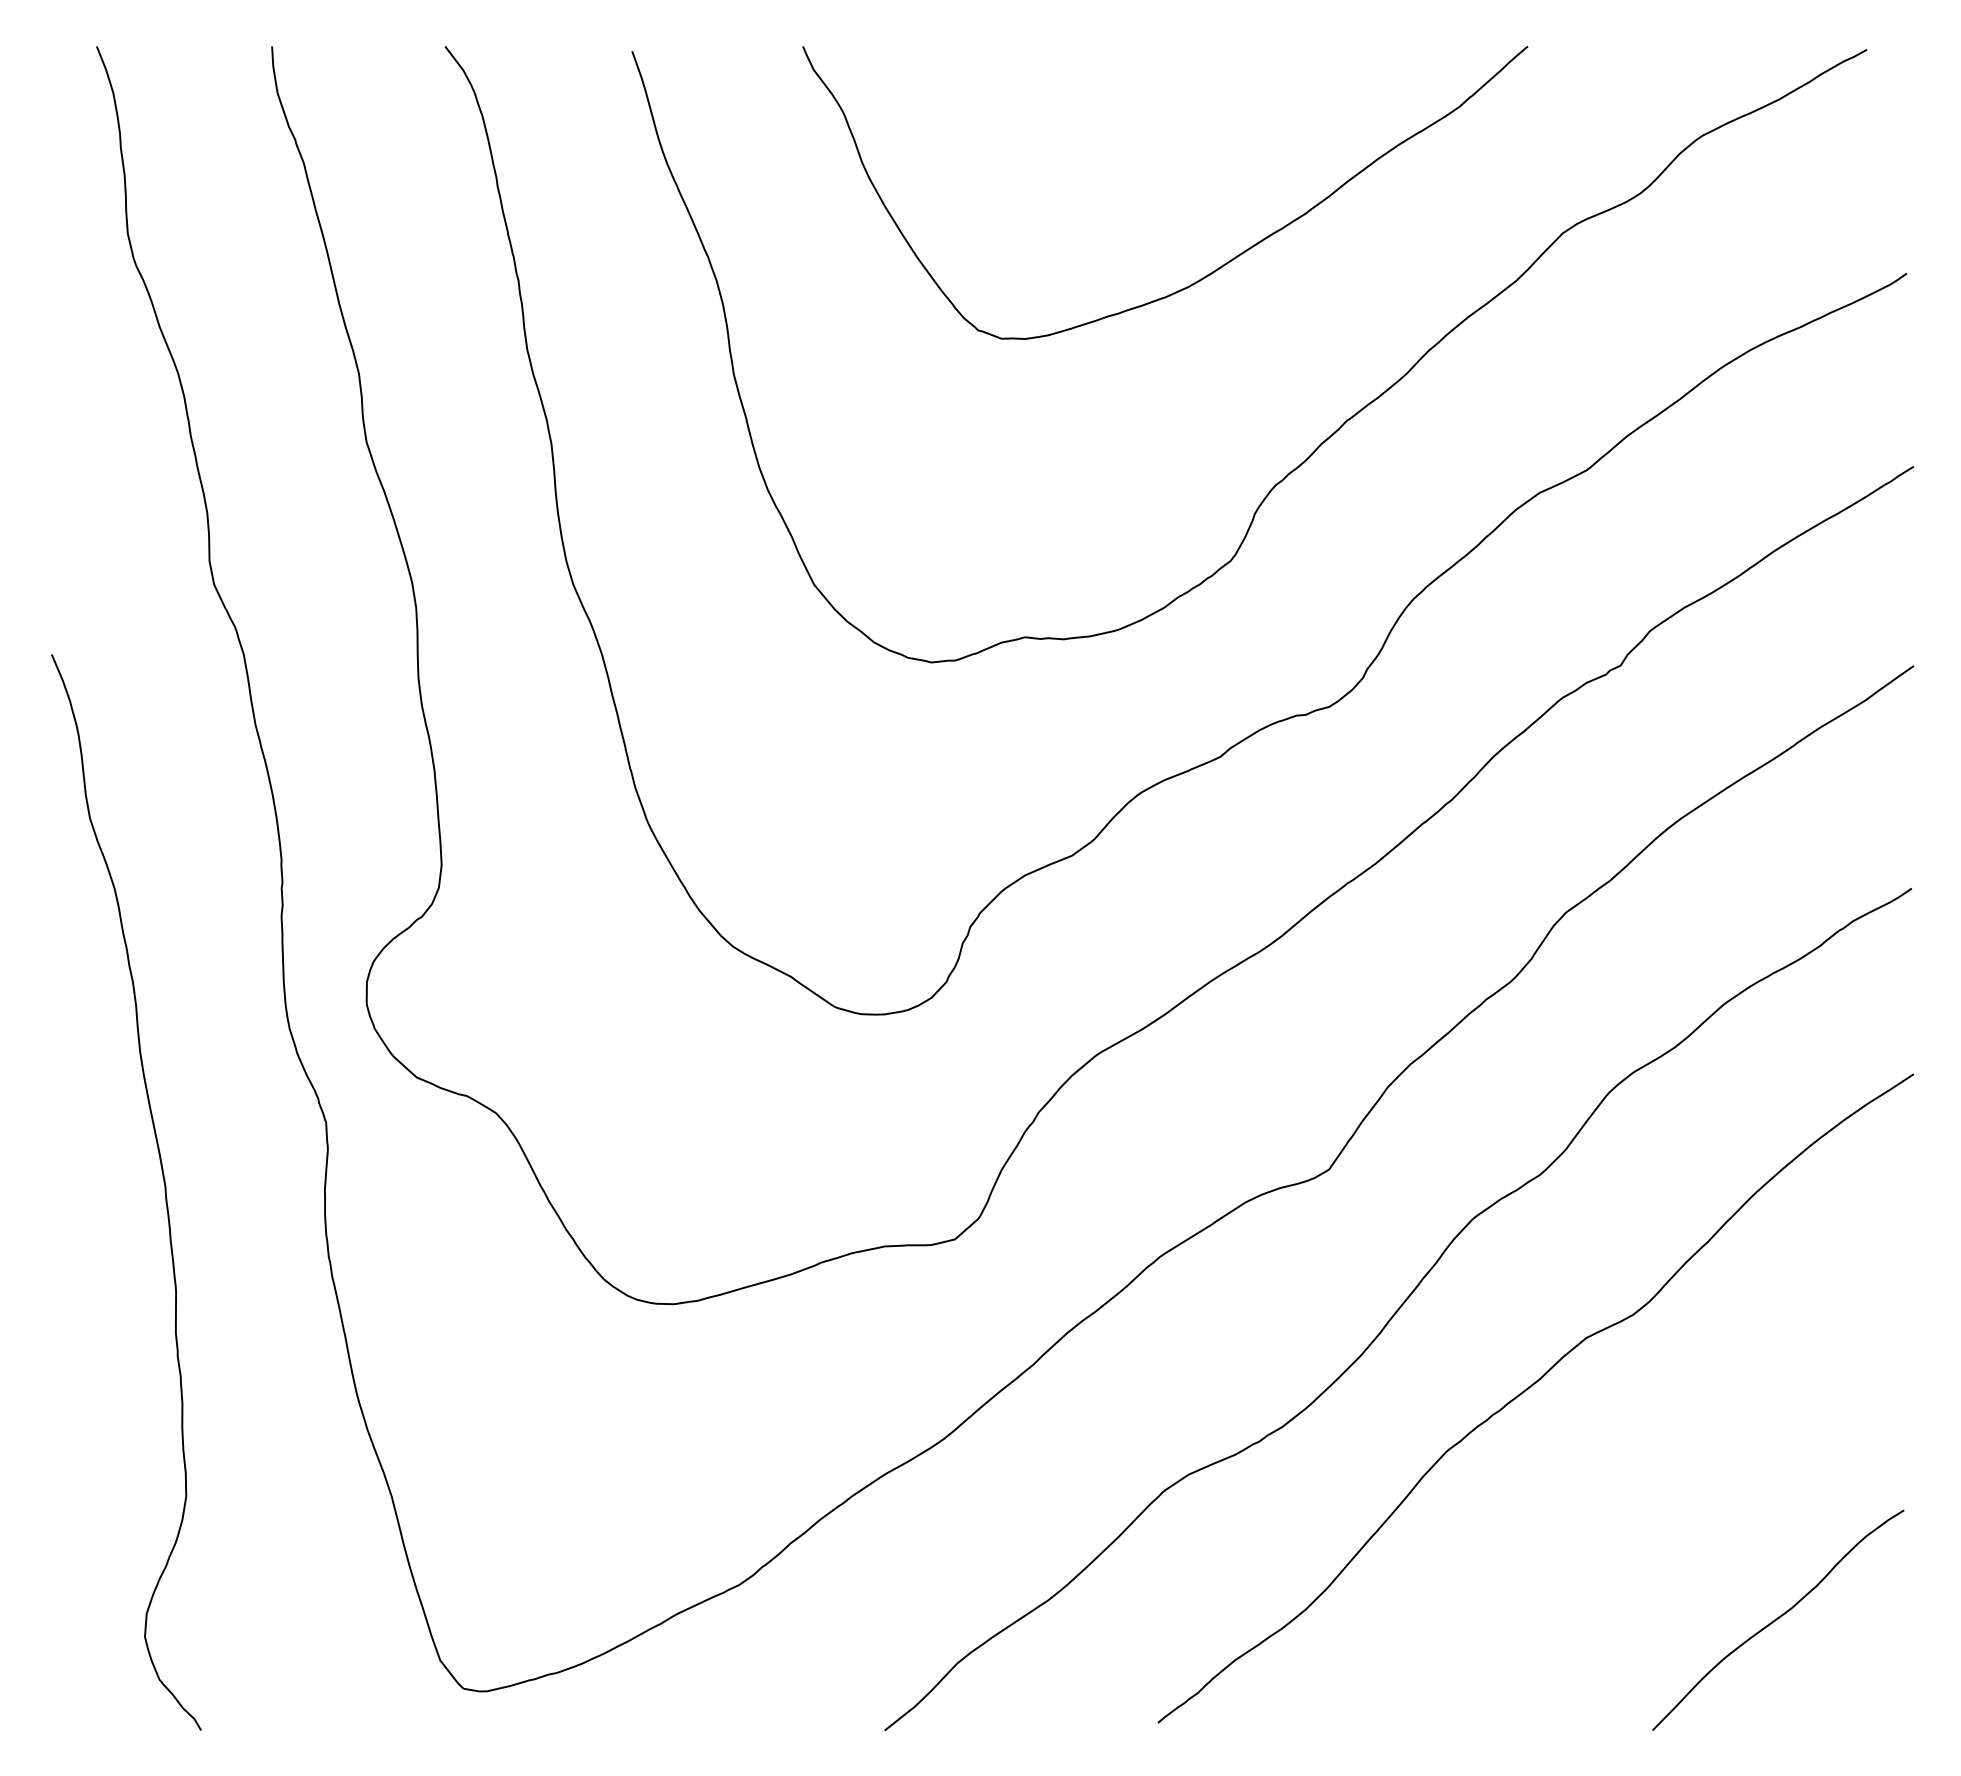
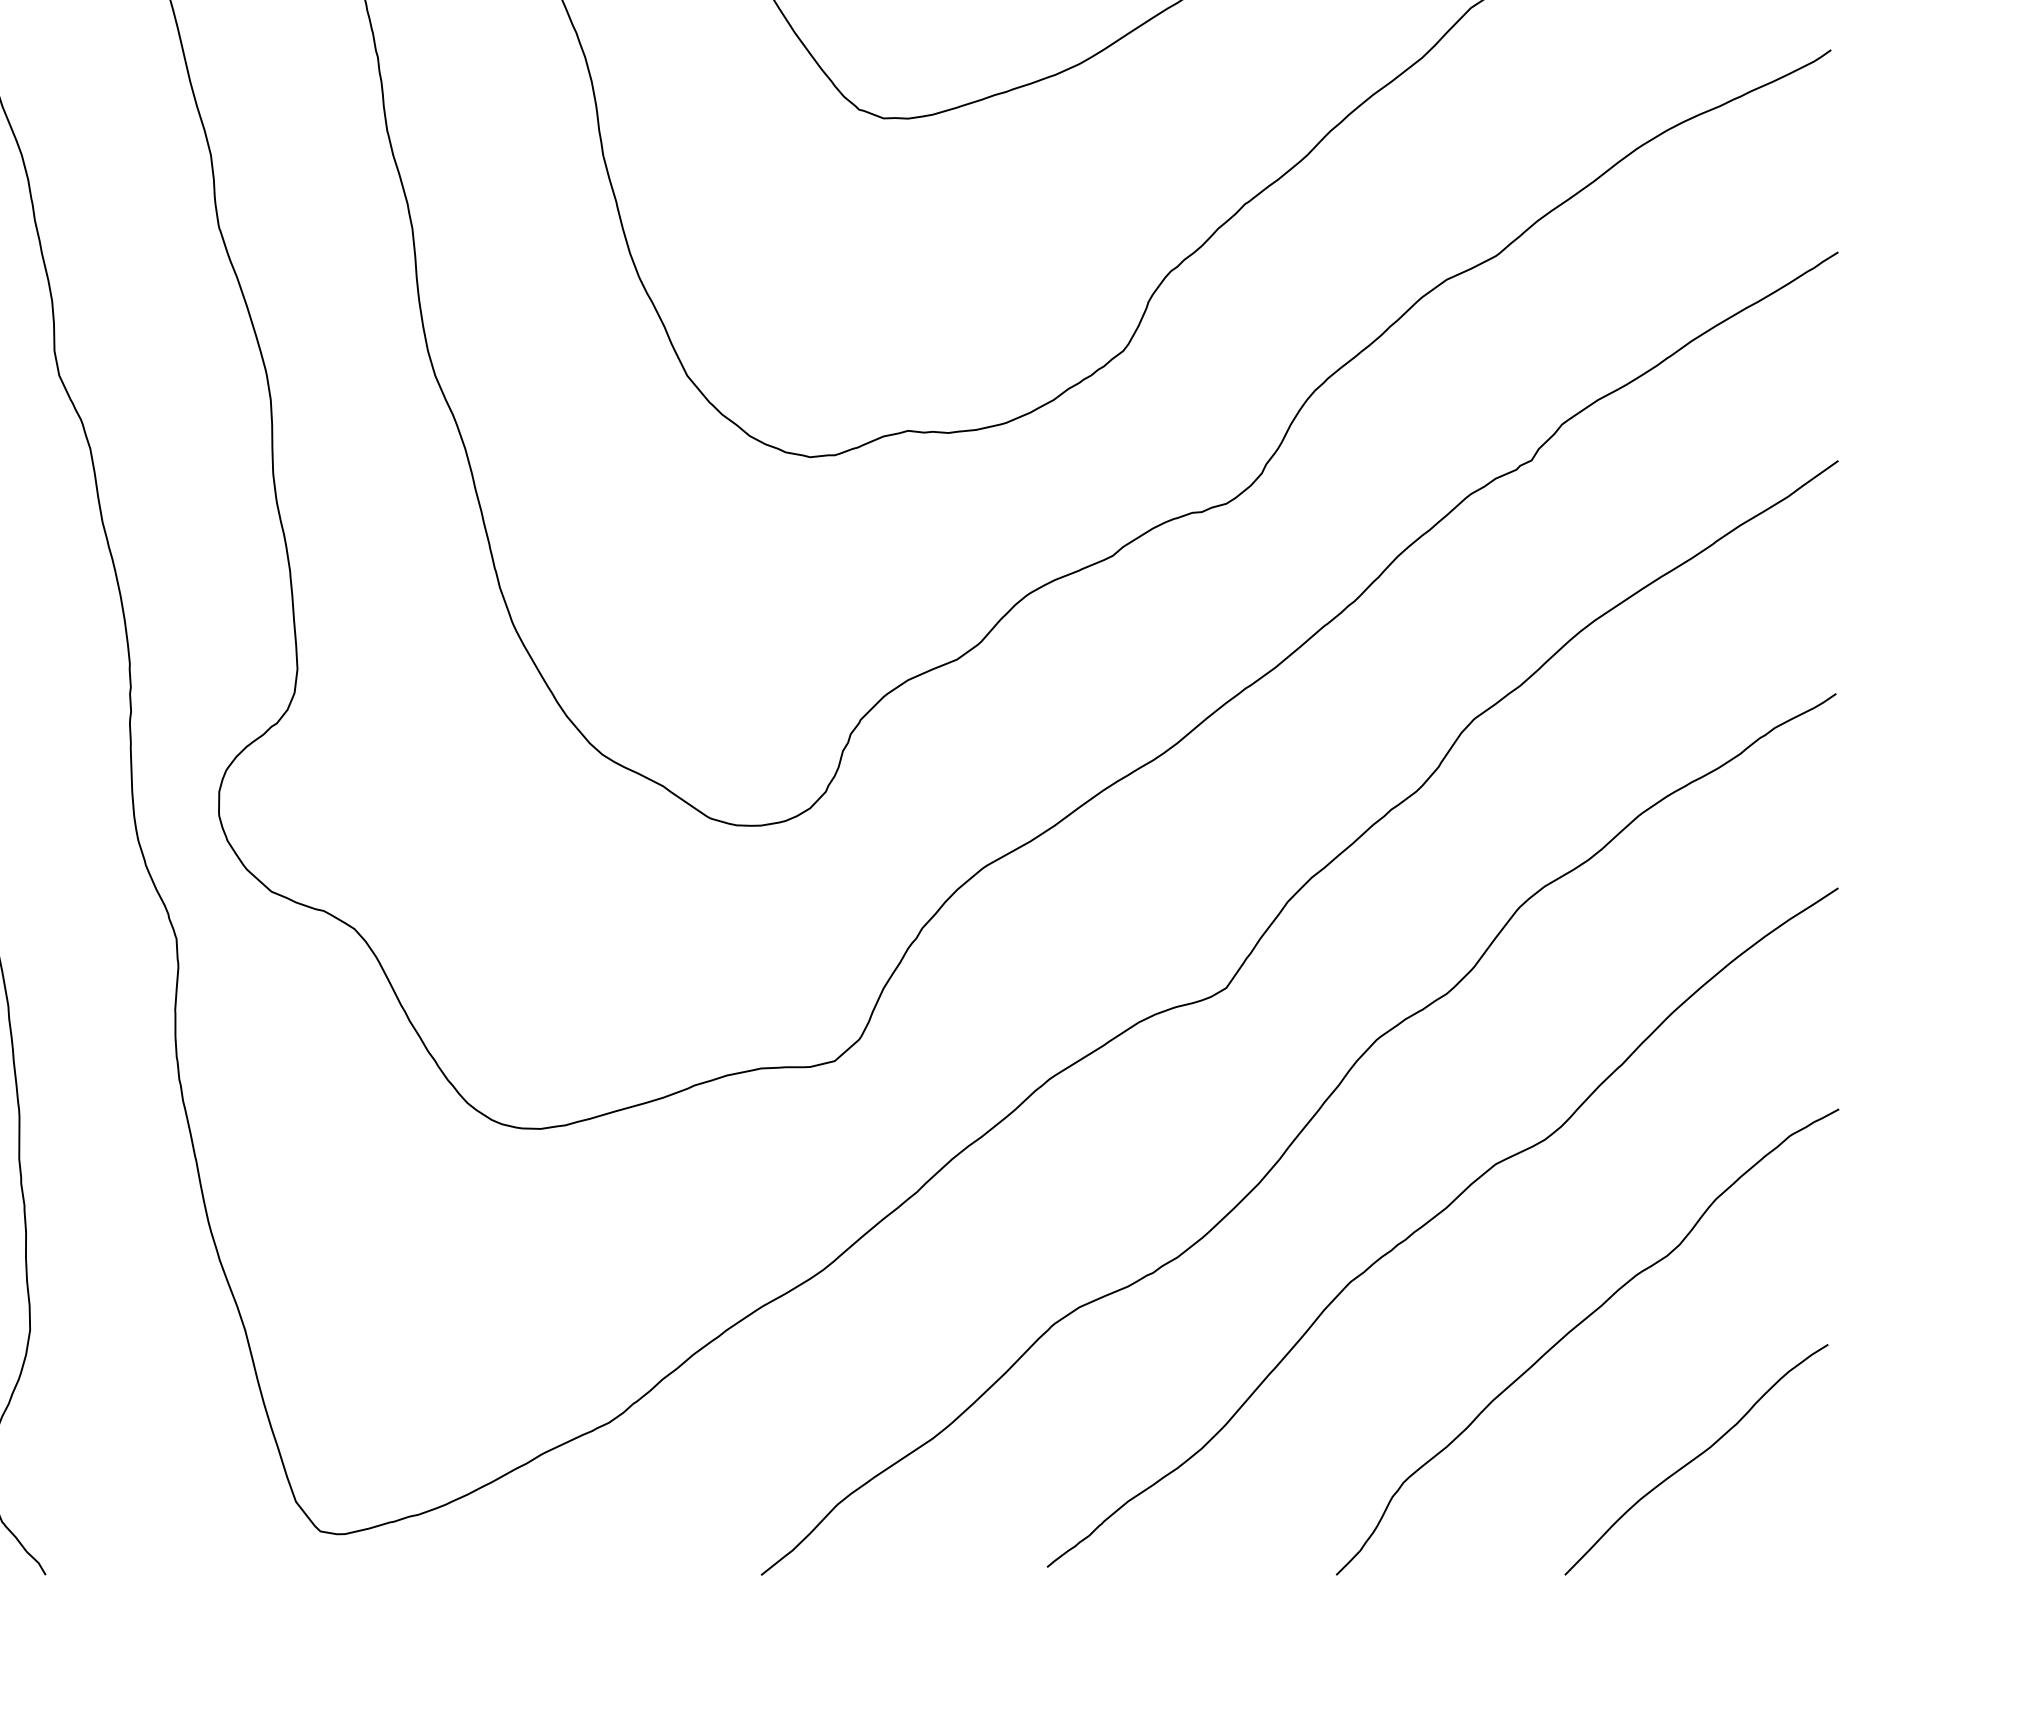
curve: (1663, 1494) -> (1576, 1328), added

